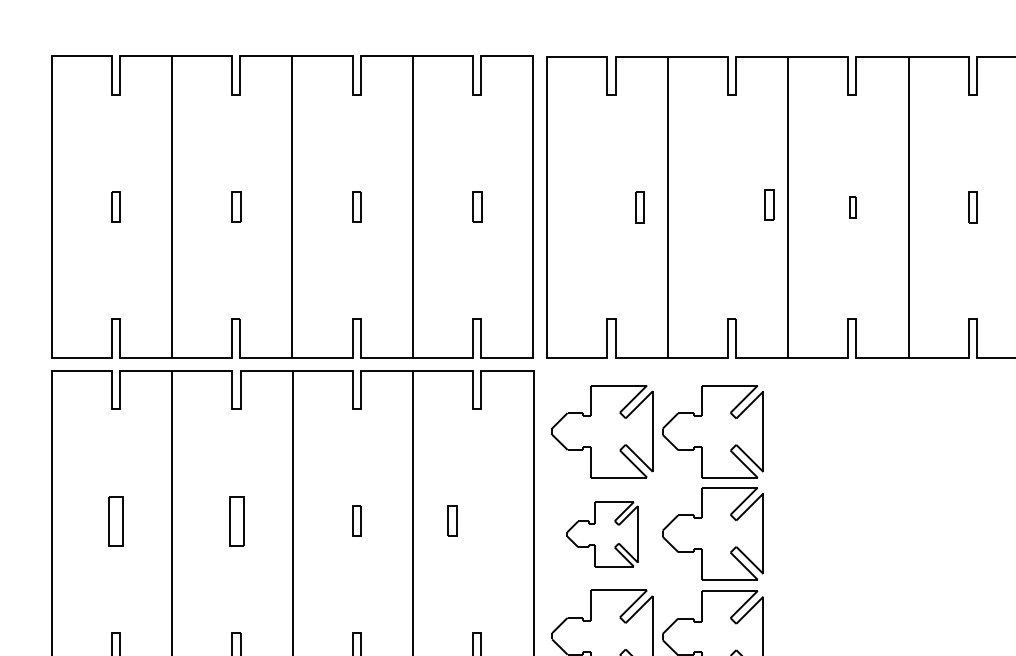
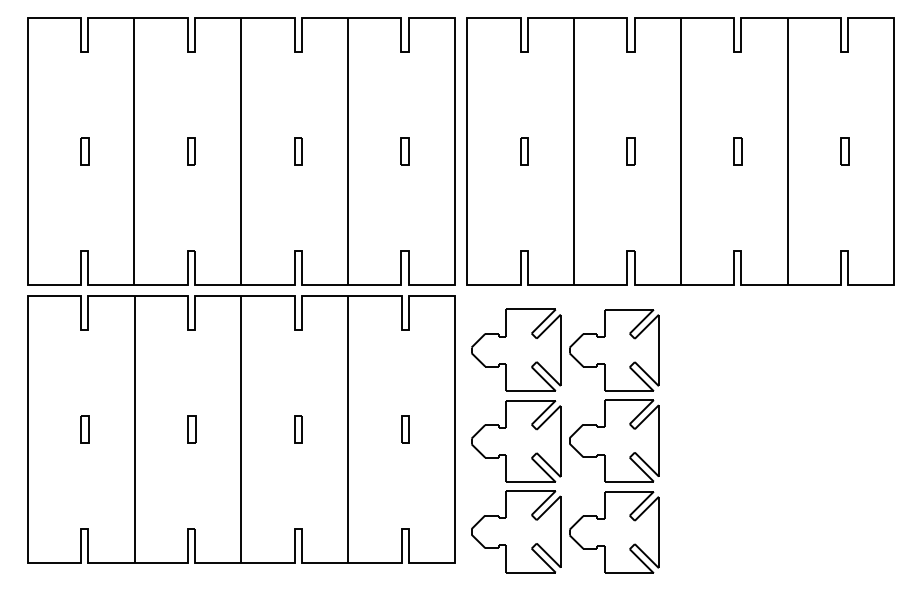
part: (768, 205) -> (630, 151), moved
part: (640, 207) -> (524, 151), moved
part: (852, 207) -> (737, 151), size x1.43
part: (115, 520) -> (84, 429), size x0.62
part: (236, 520) -> (191, 429), size x0.62
part: (452, 520) -> (405, 429), moved
part: (602, 534) -> (516, 441), size x1.43

